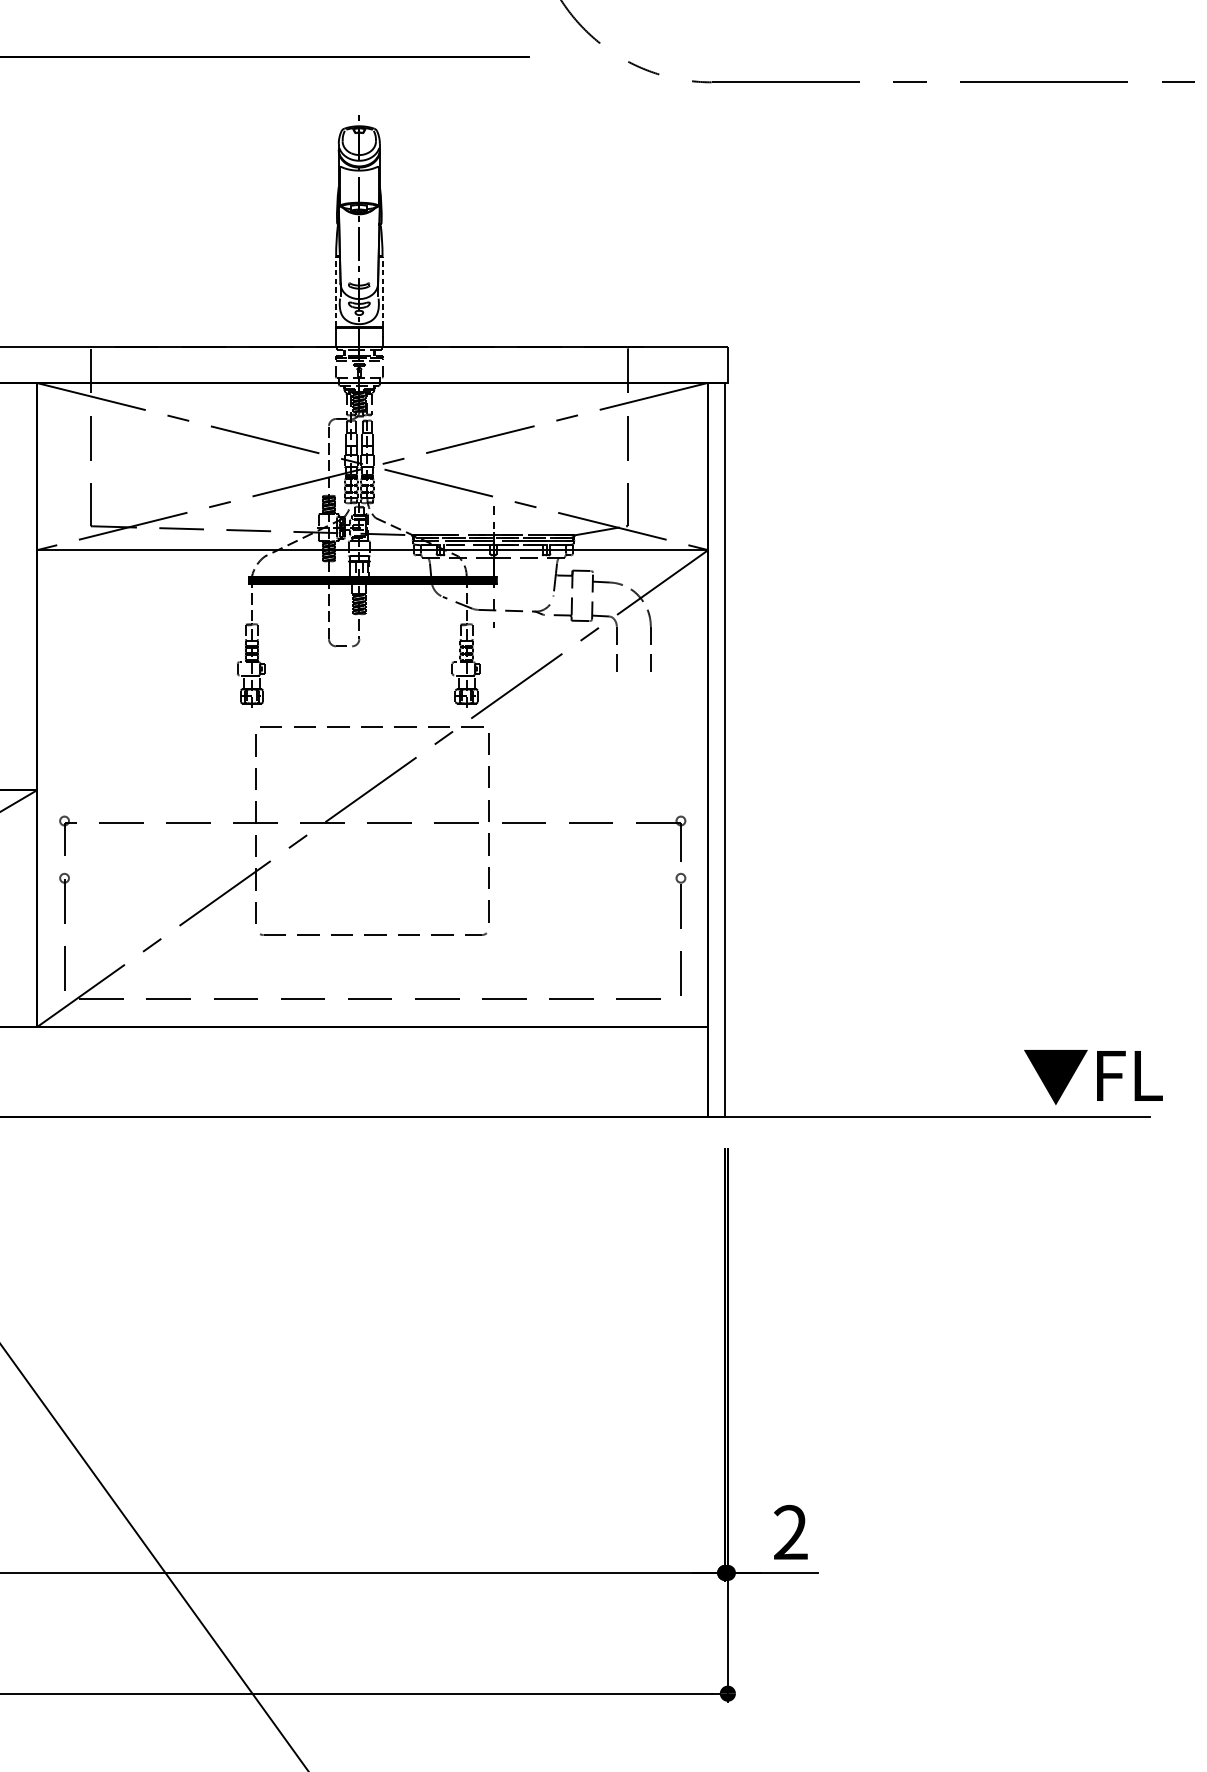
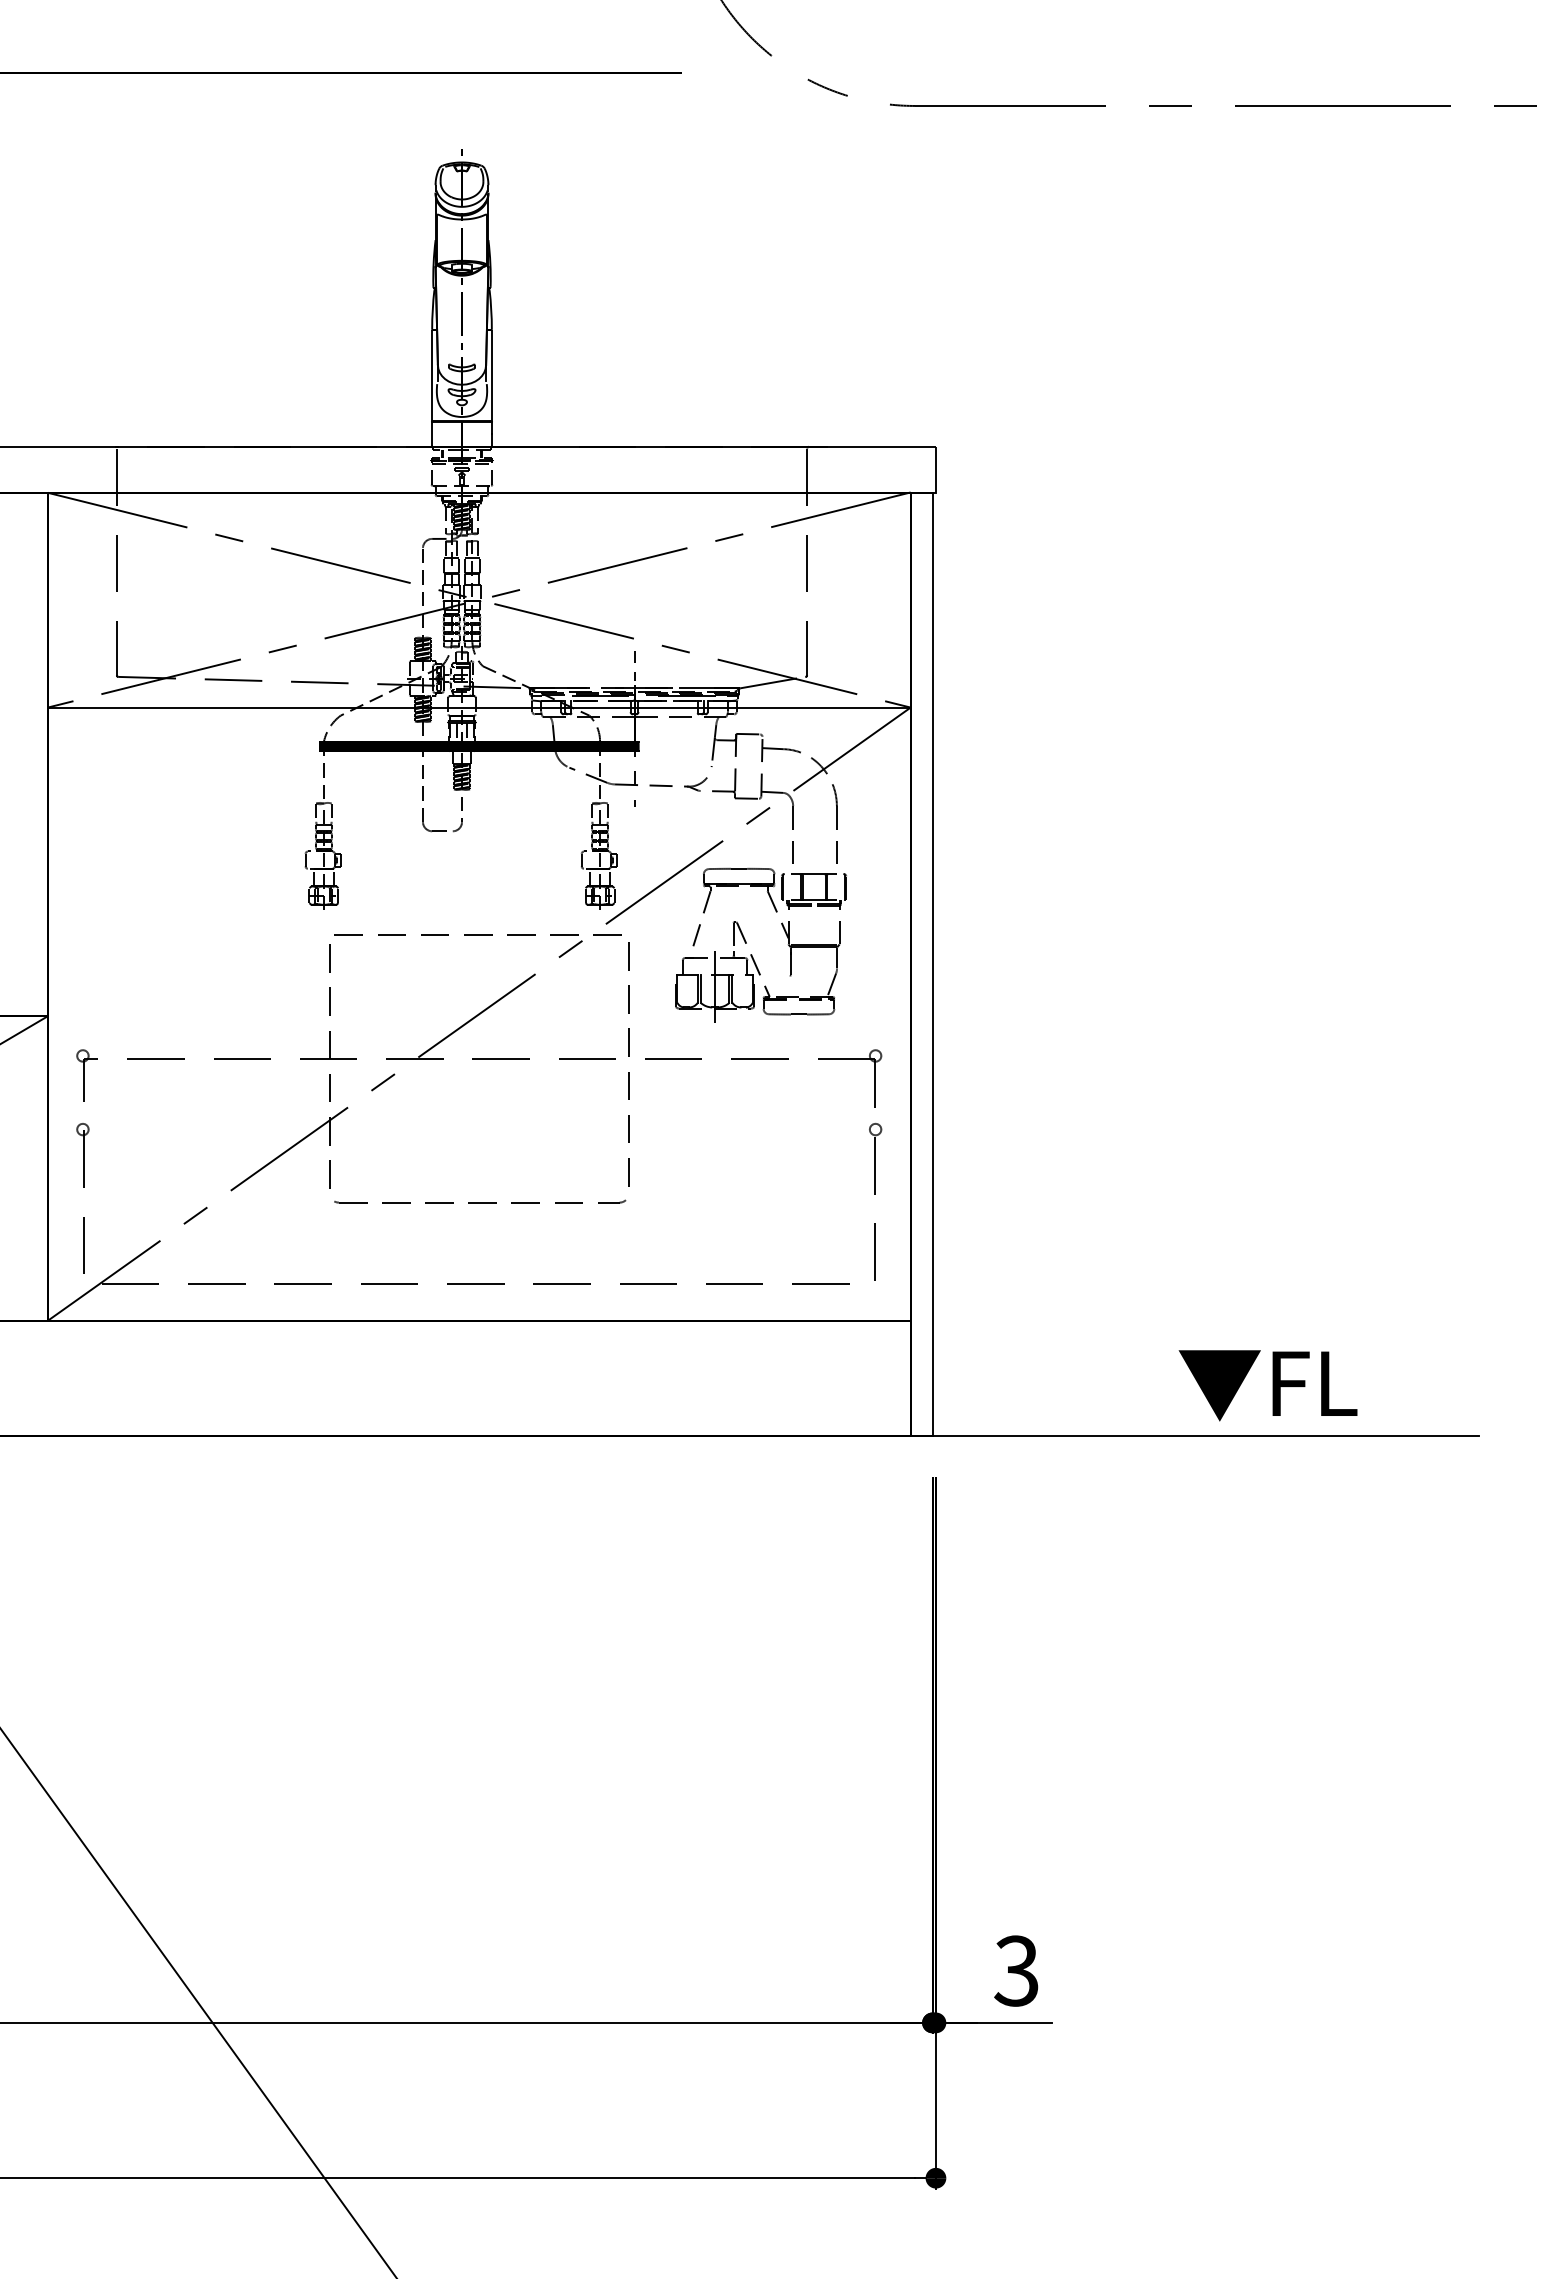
line: (336, 291) -> (432, 375), dashed -> solid
line: (382, 291) -> (491, 375), dashed -> solid
part: (585, 742) -> (752, 954), added
text: (1092, 1077) -> (1267, 1385), moved
text: (790, 1532) -> (1016, 1970), 2 -> 3

